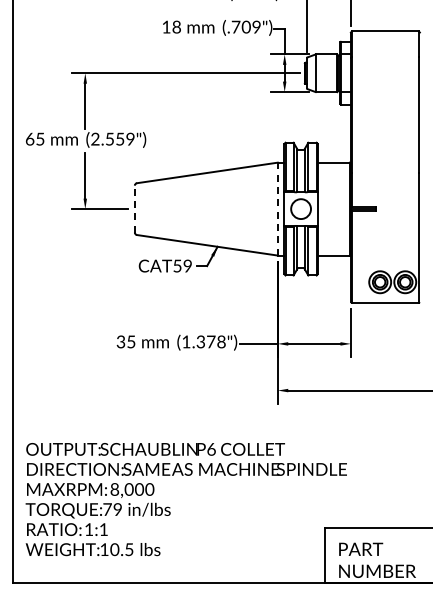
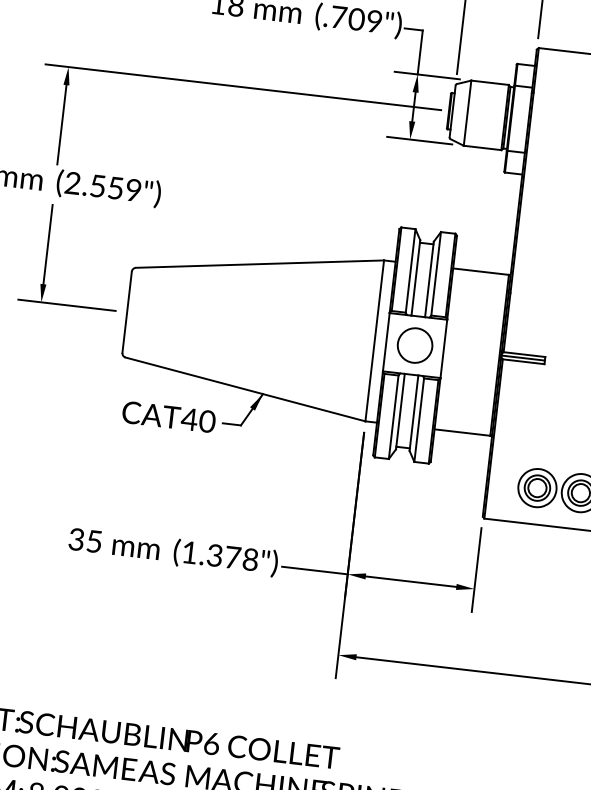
line: (134, 208) -> (126, 311), dashed -> solid
line: (277, 208) -> (374, 339), dashed -> solid
text: (182, 265) -> (198, 419), CAT59 -> CAT40

